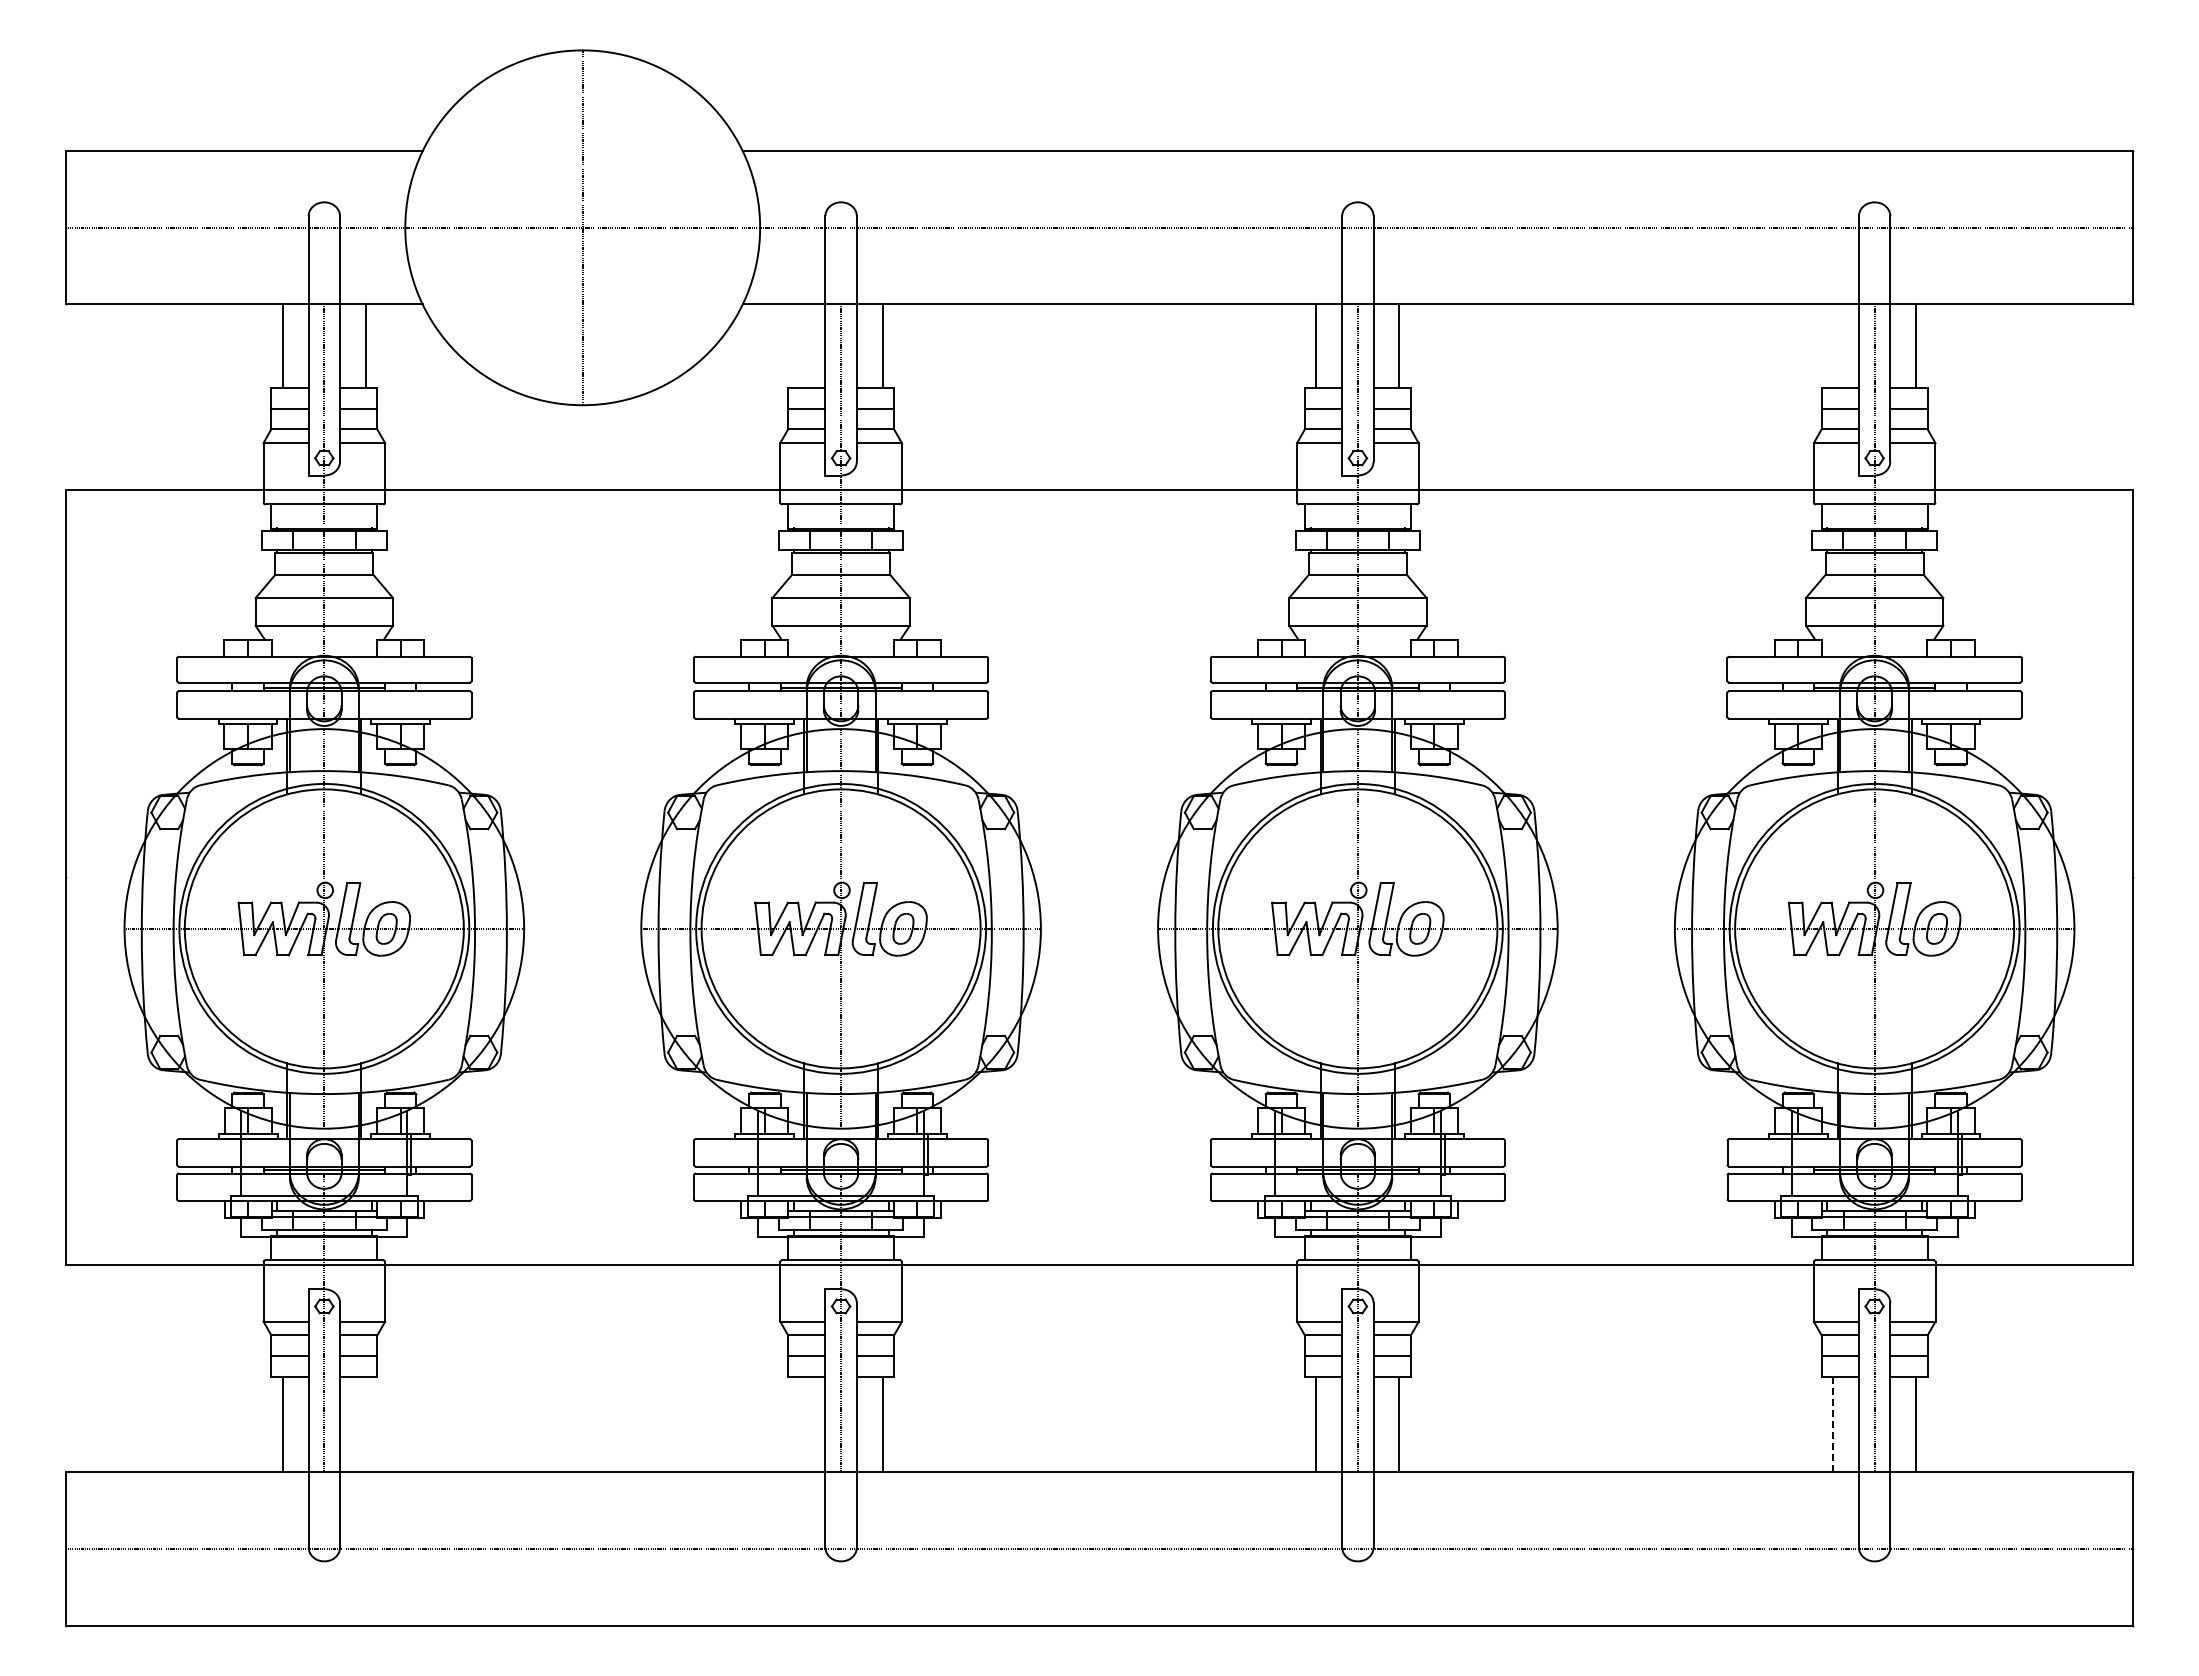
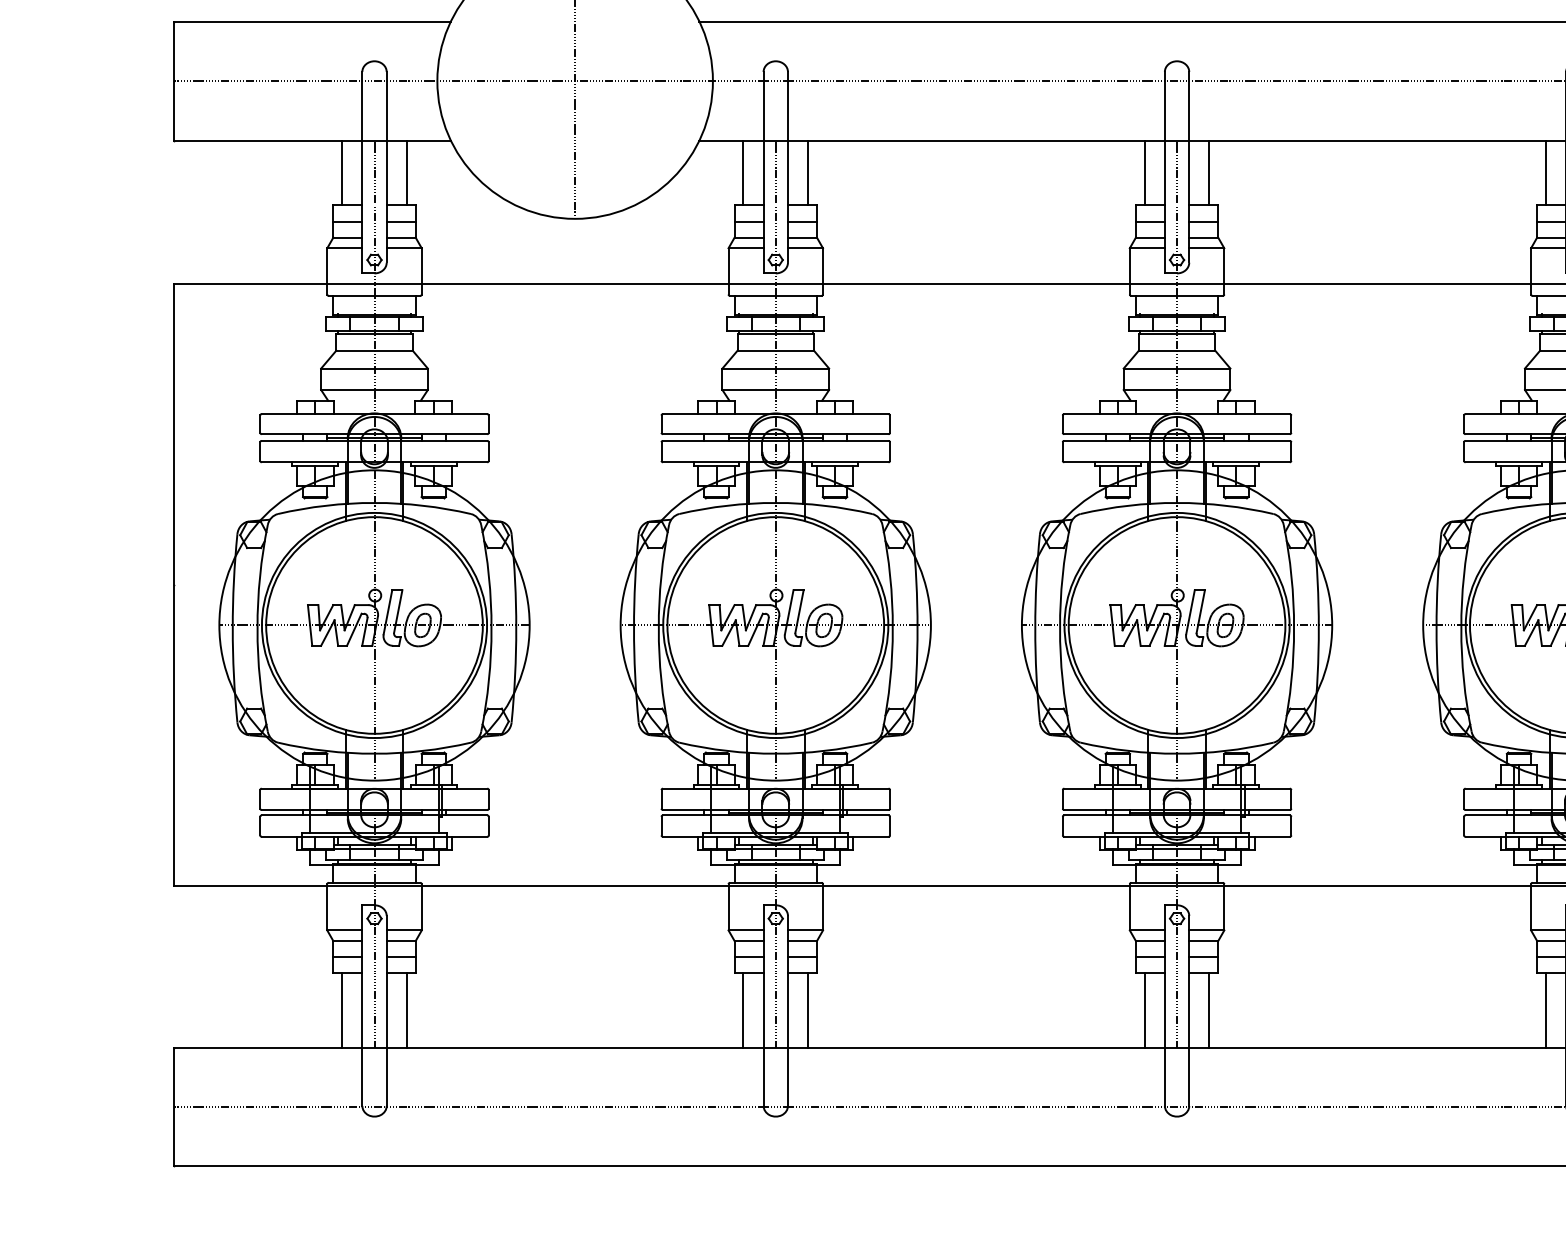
line: (799, 346) -> (743, 173), added
line: (1833, 346) -> (1546, 173), added
line: (365, 1424) -> (406, 1010), added
line: (799, 1424) -> (743, 1010), added
line: (1833, 1424) -> (1546, 1010), dashed -> solid

